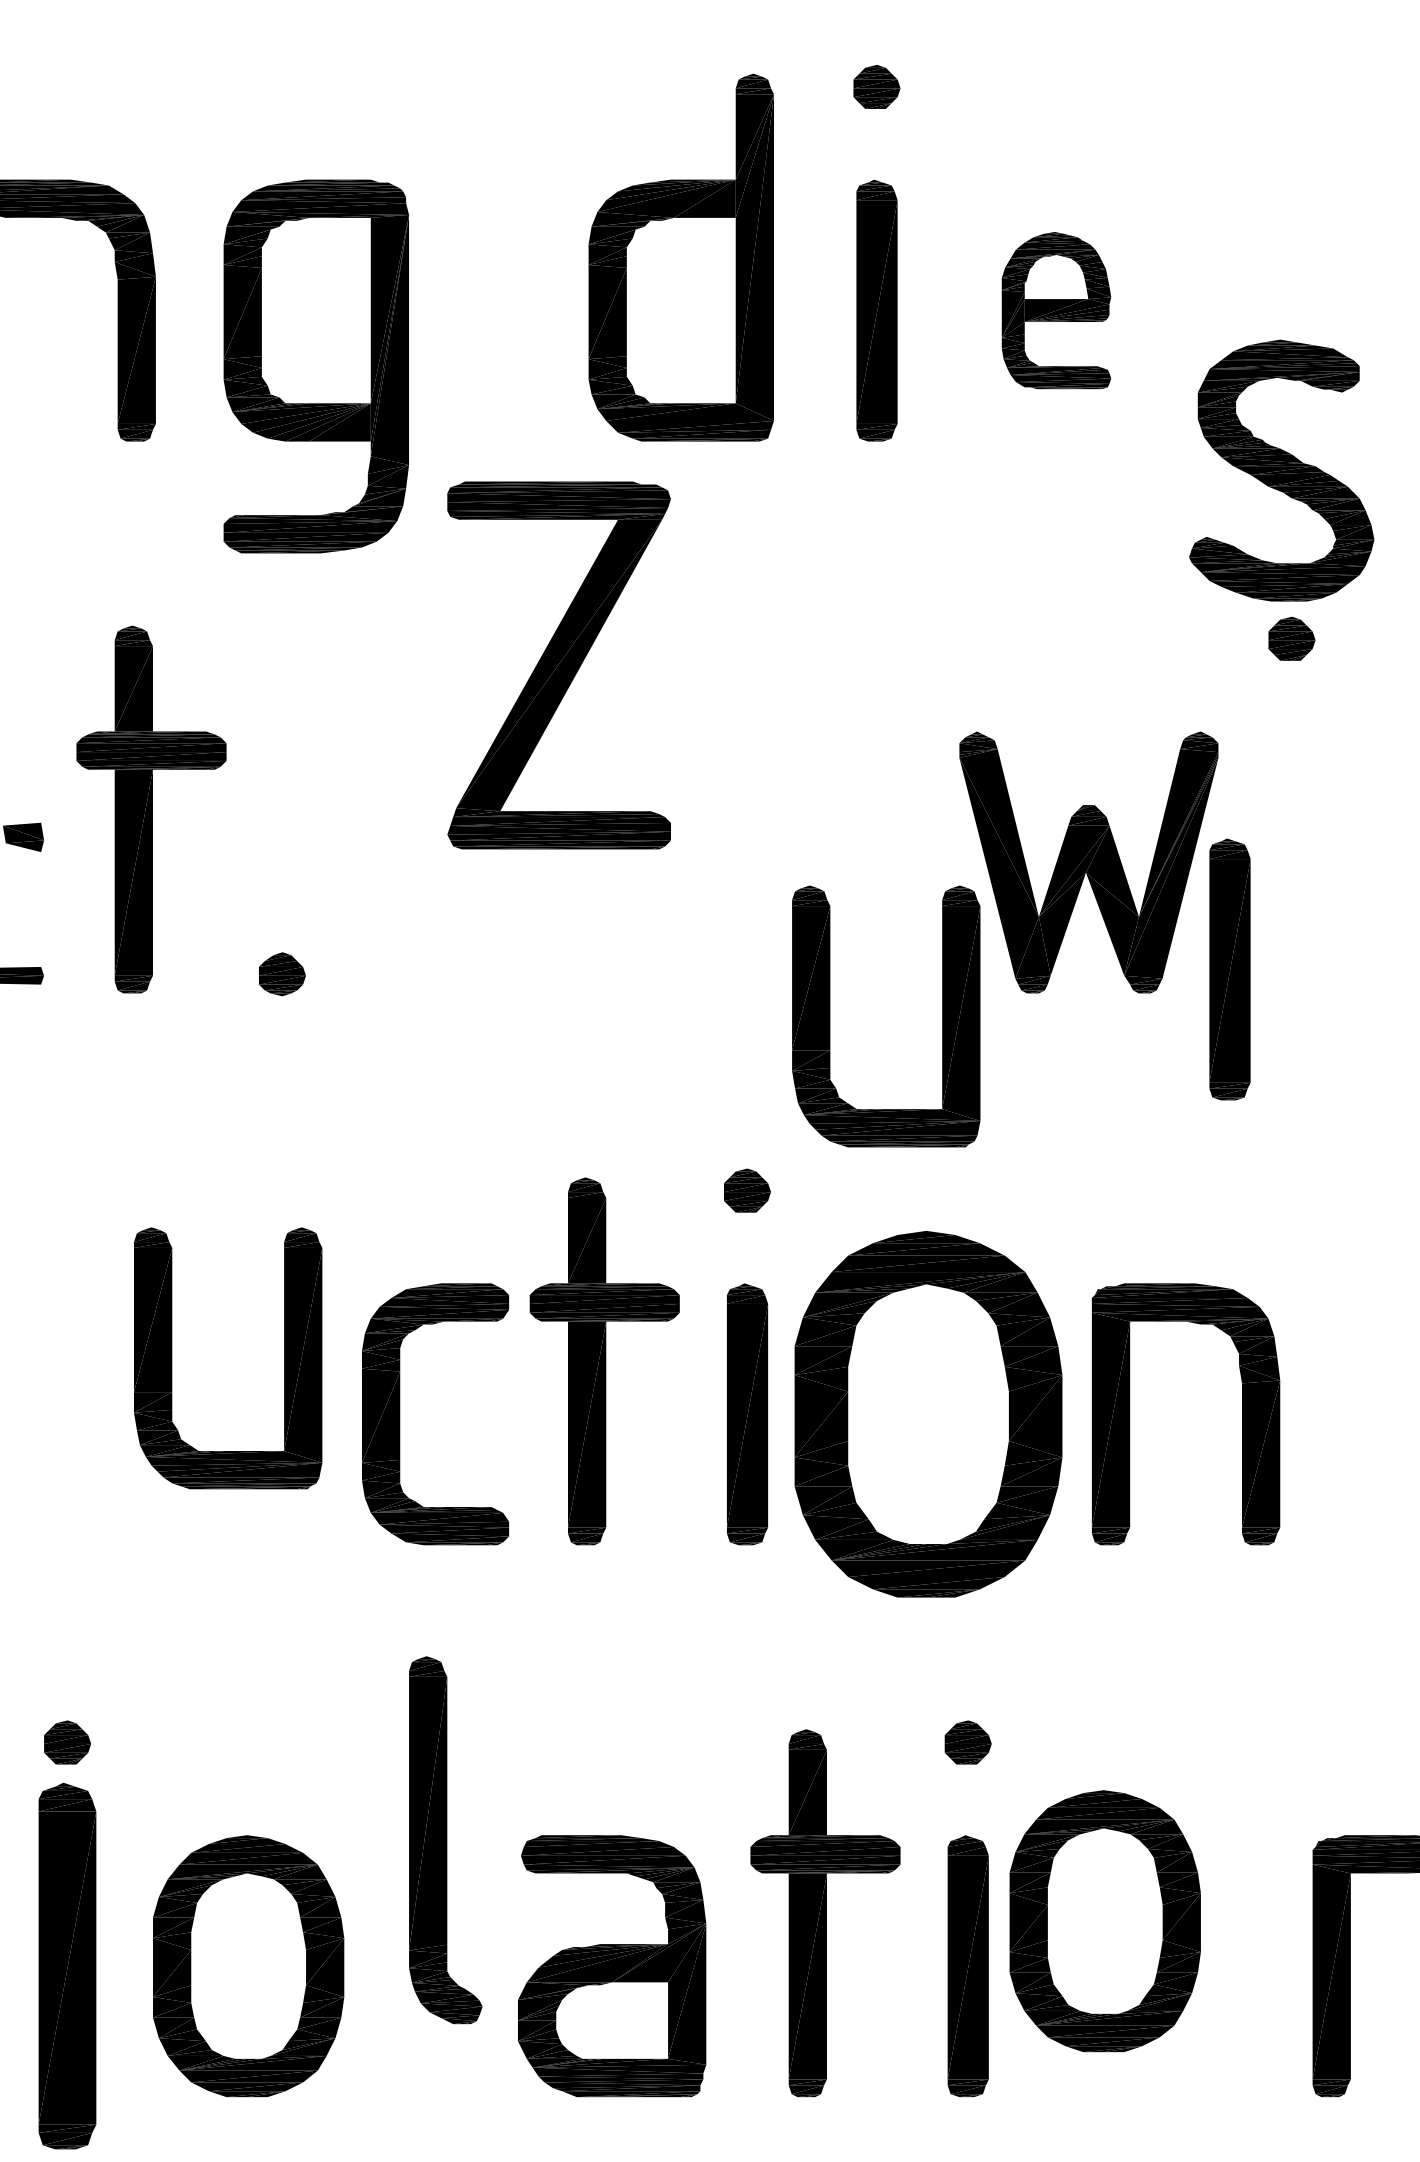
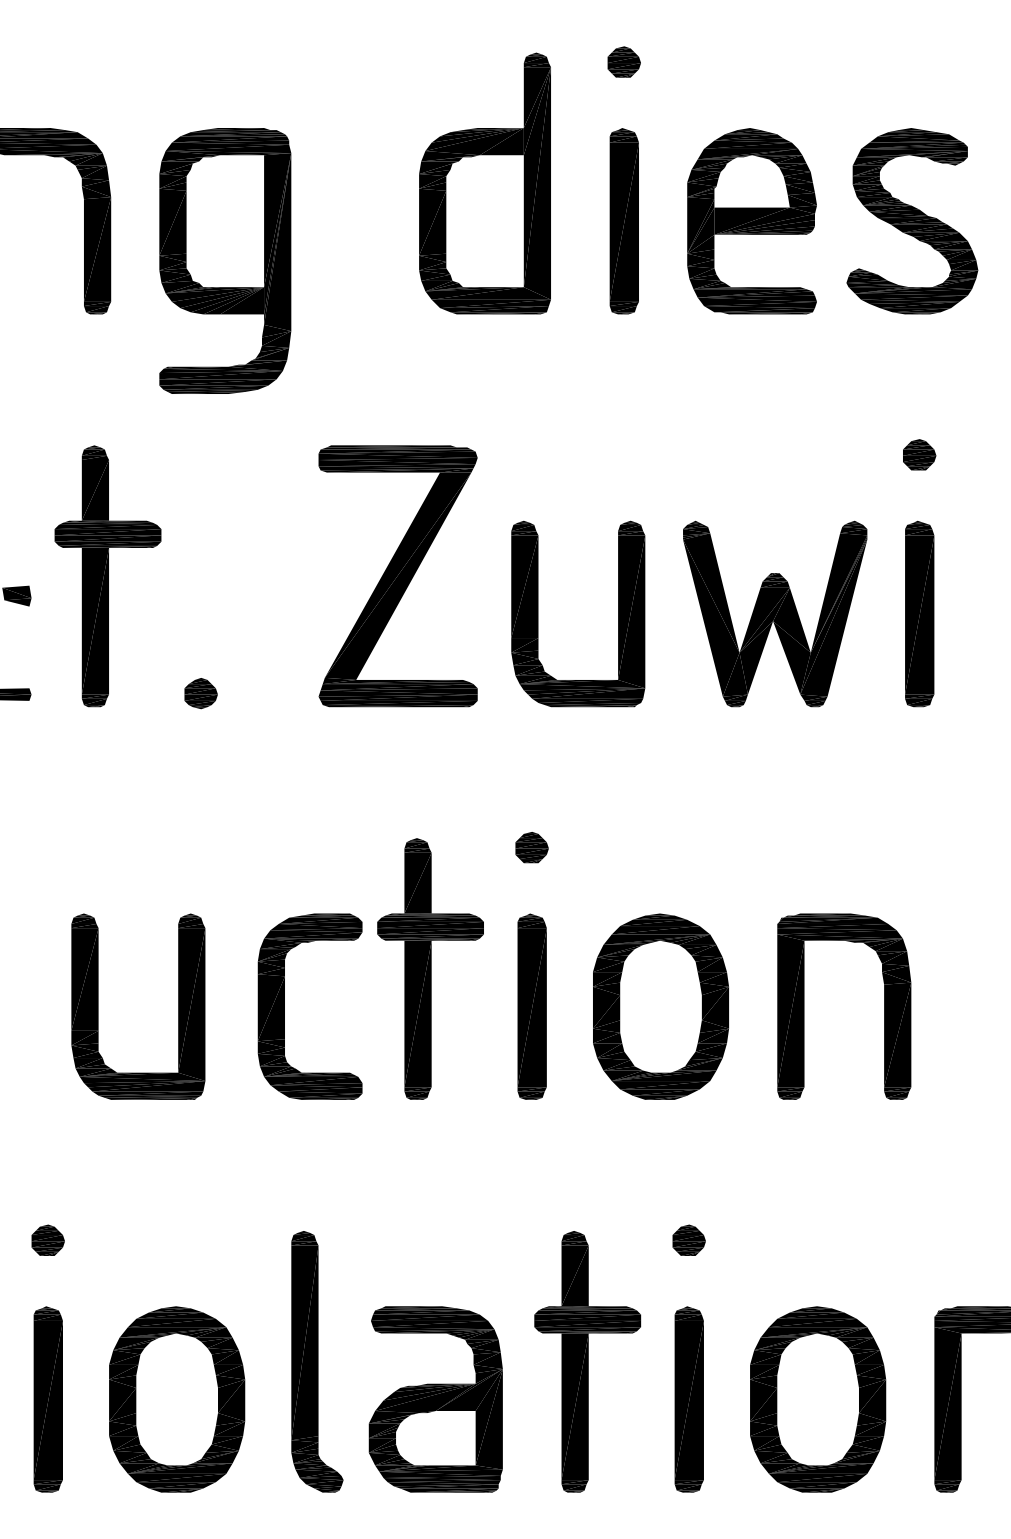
part: (1056, 310) -> (752, 221), size x1.67
part: (1281, 470) -> (912, 221), moved
part: (558, 665) -> (397, 576), moved
part: (1229, 969) -> (919, 613), moved
part: (830, 1016) -> (538, 613), moved
part: (172, 1358) -> (98, 1006), moved
part: (928, 1414) -> (661, 1006), size x0.71
part: (445, 1840) -> (317, 1361), moved
part: (1104, 1921) -> (817, 1399), moved
part: (67, 1966) -> (48, 1399), size x0.71

